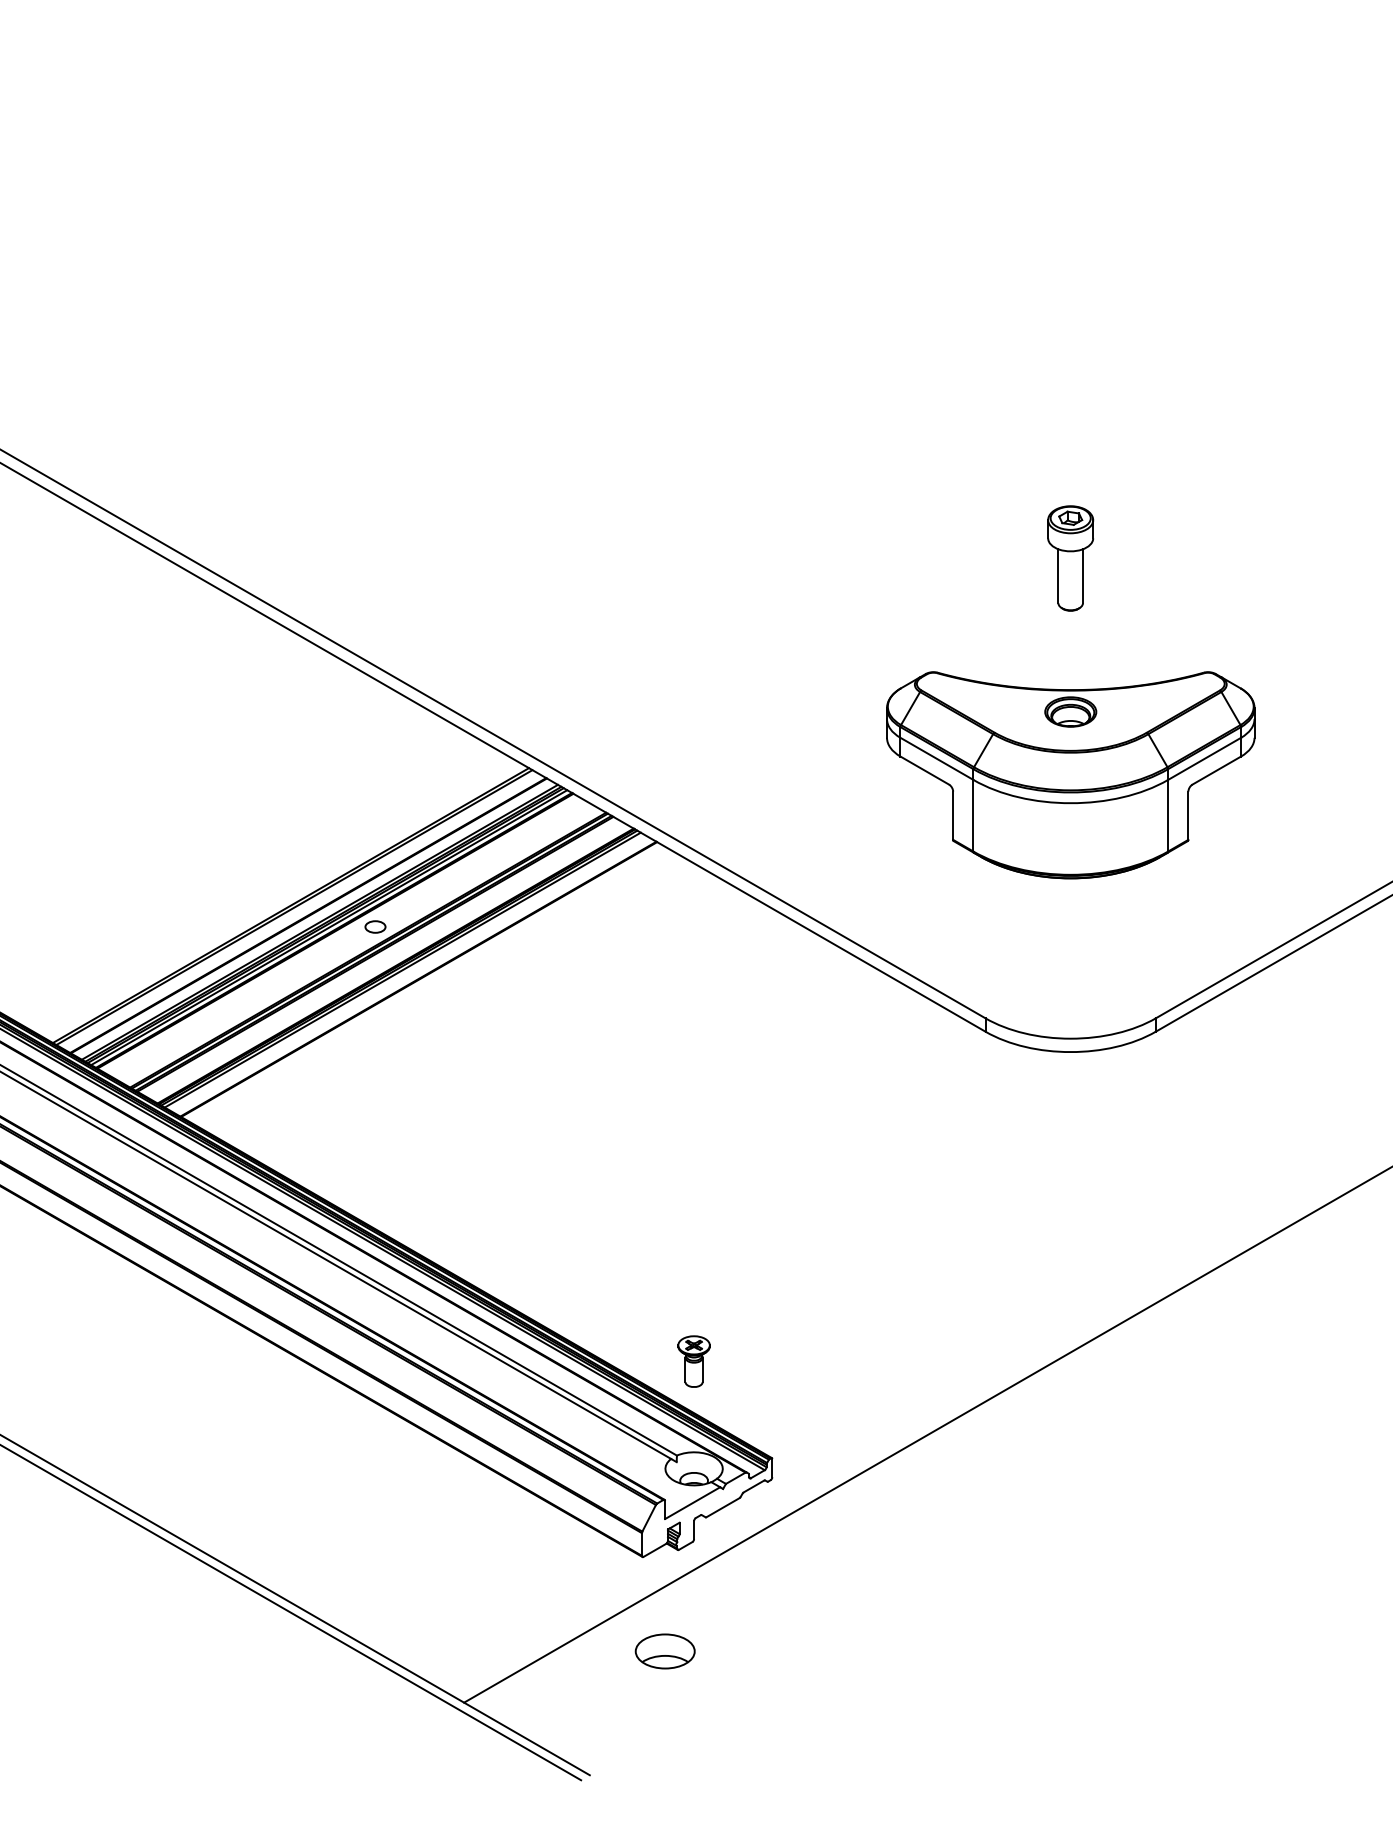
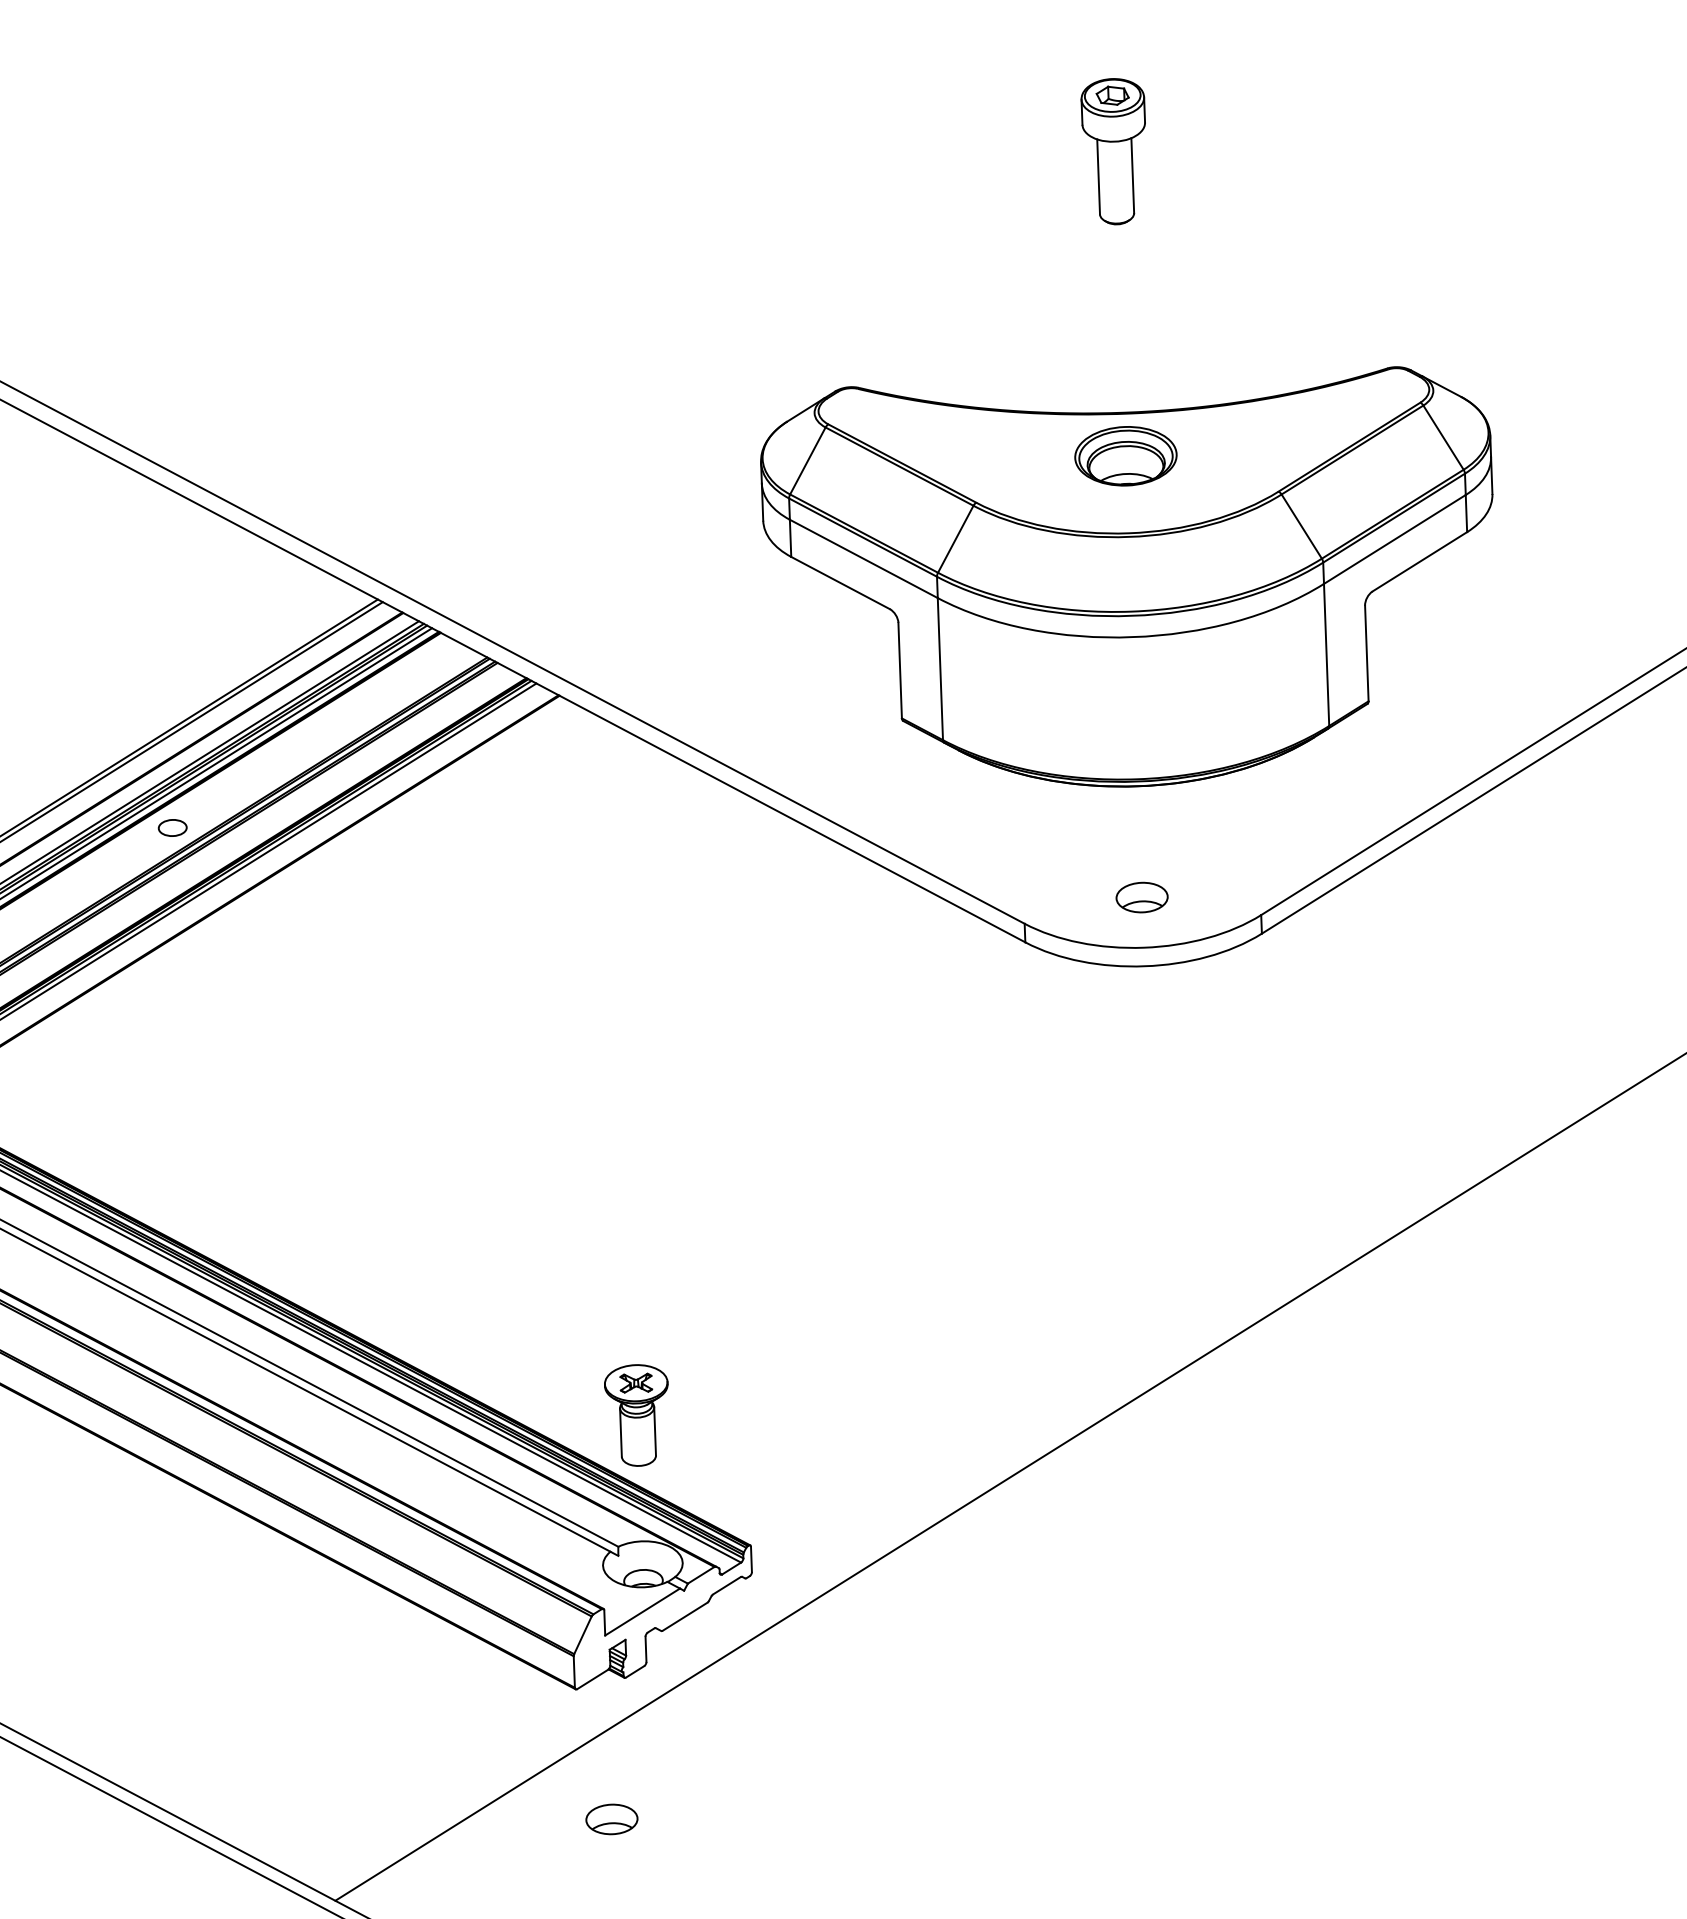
part: (1070, 558) -> (1114, 151), moved
part: (1070, 775) -> (1130, 582), size x1.43
part: (1070, 1002) -> (1141, 897), added
part: (693, 1361) -> (636, 1415), size x1.43
part: (664, 1651) -> (611, 1819), size x0.62

